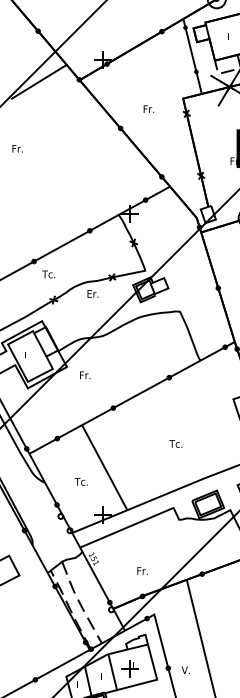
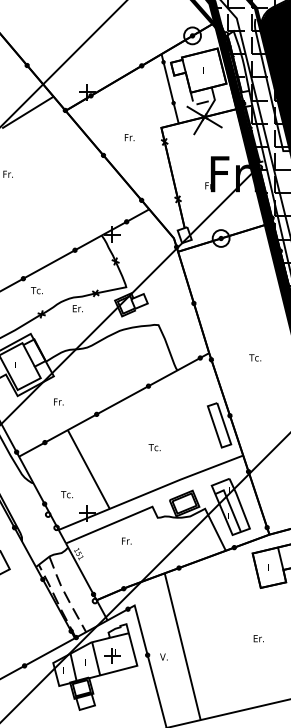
text: (84, 374) -> (58, 401), moved
text: (80, 481) -> (66, 494), moved
text: (142, 570) -> (126, 540), moved

